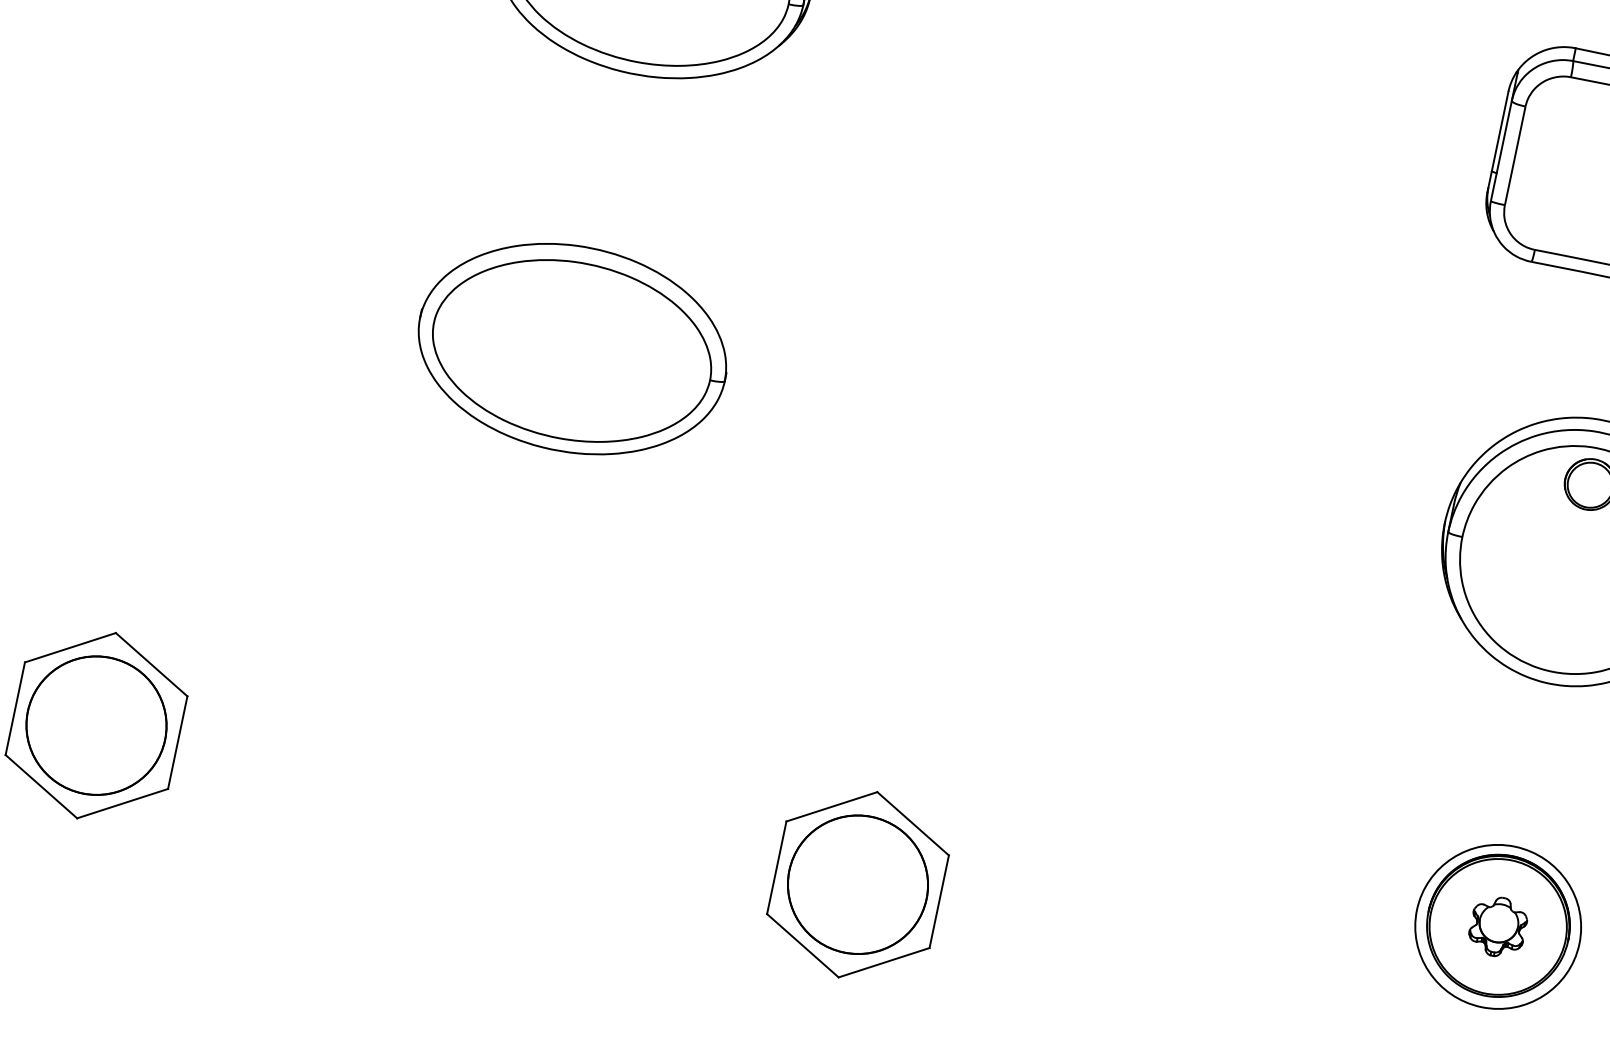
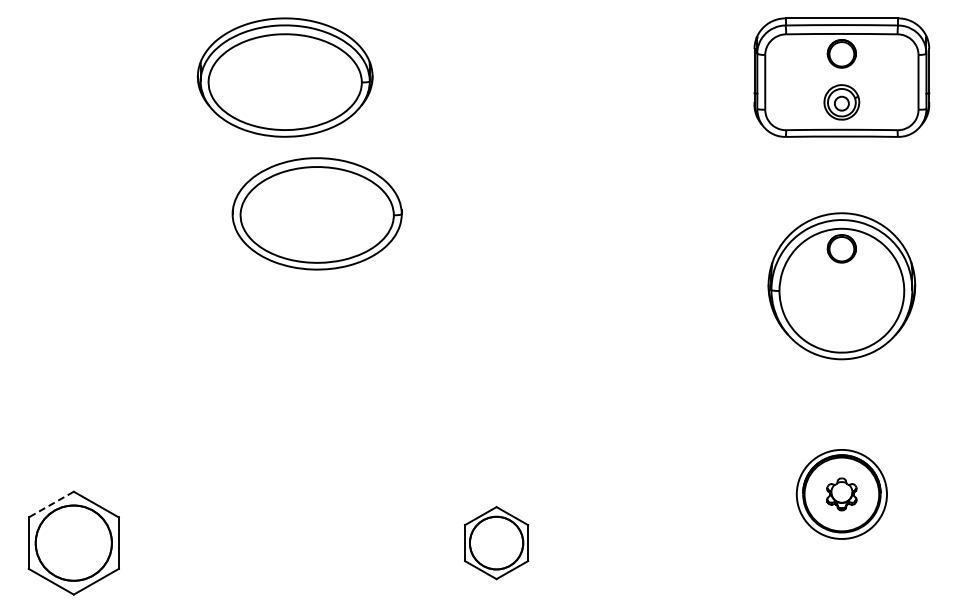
part: (571, 348) -> (316, 213), moved
line: (70, 647) -> (51, 504), solid -> dashed
part: (858, 883) -> (496, 542), size x0.7

